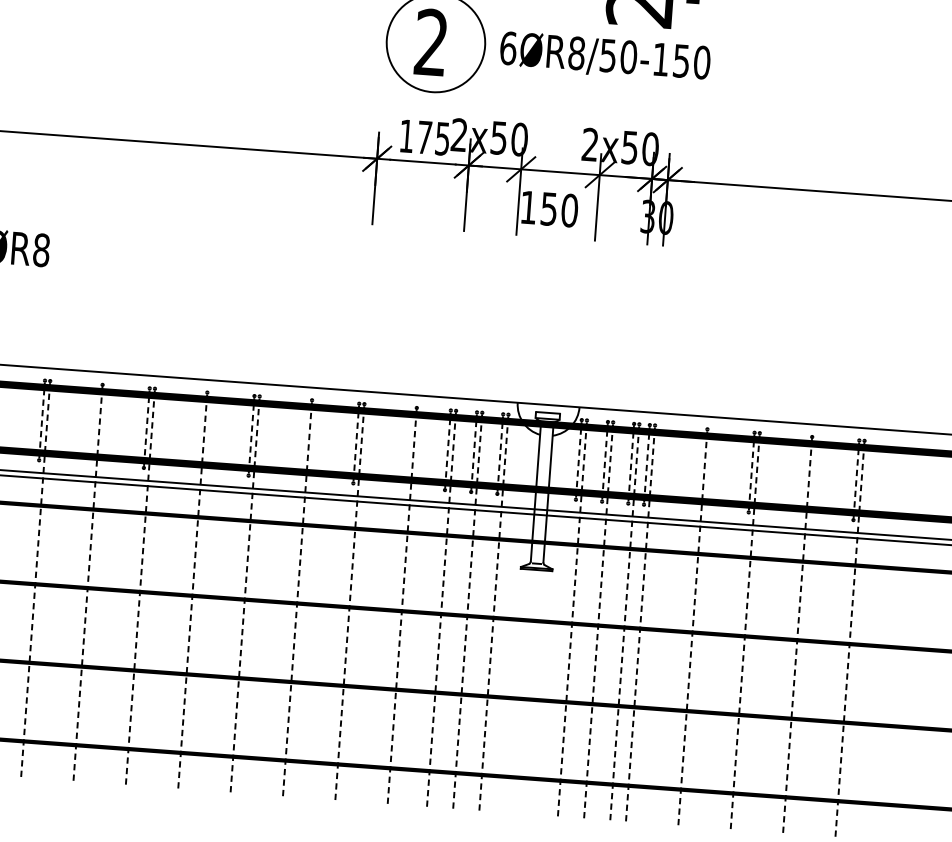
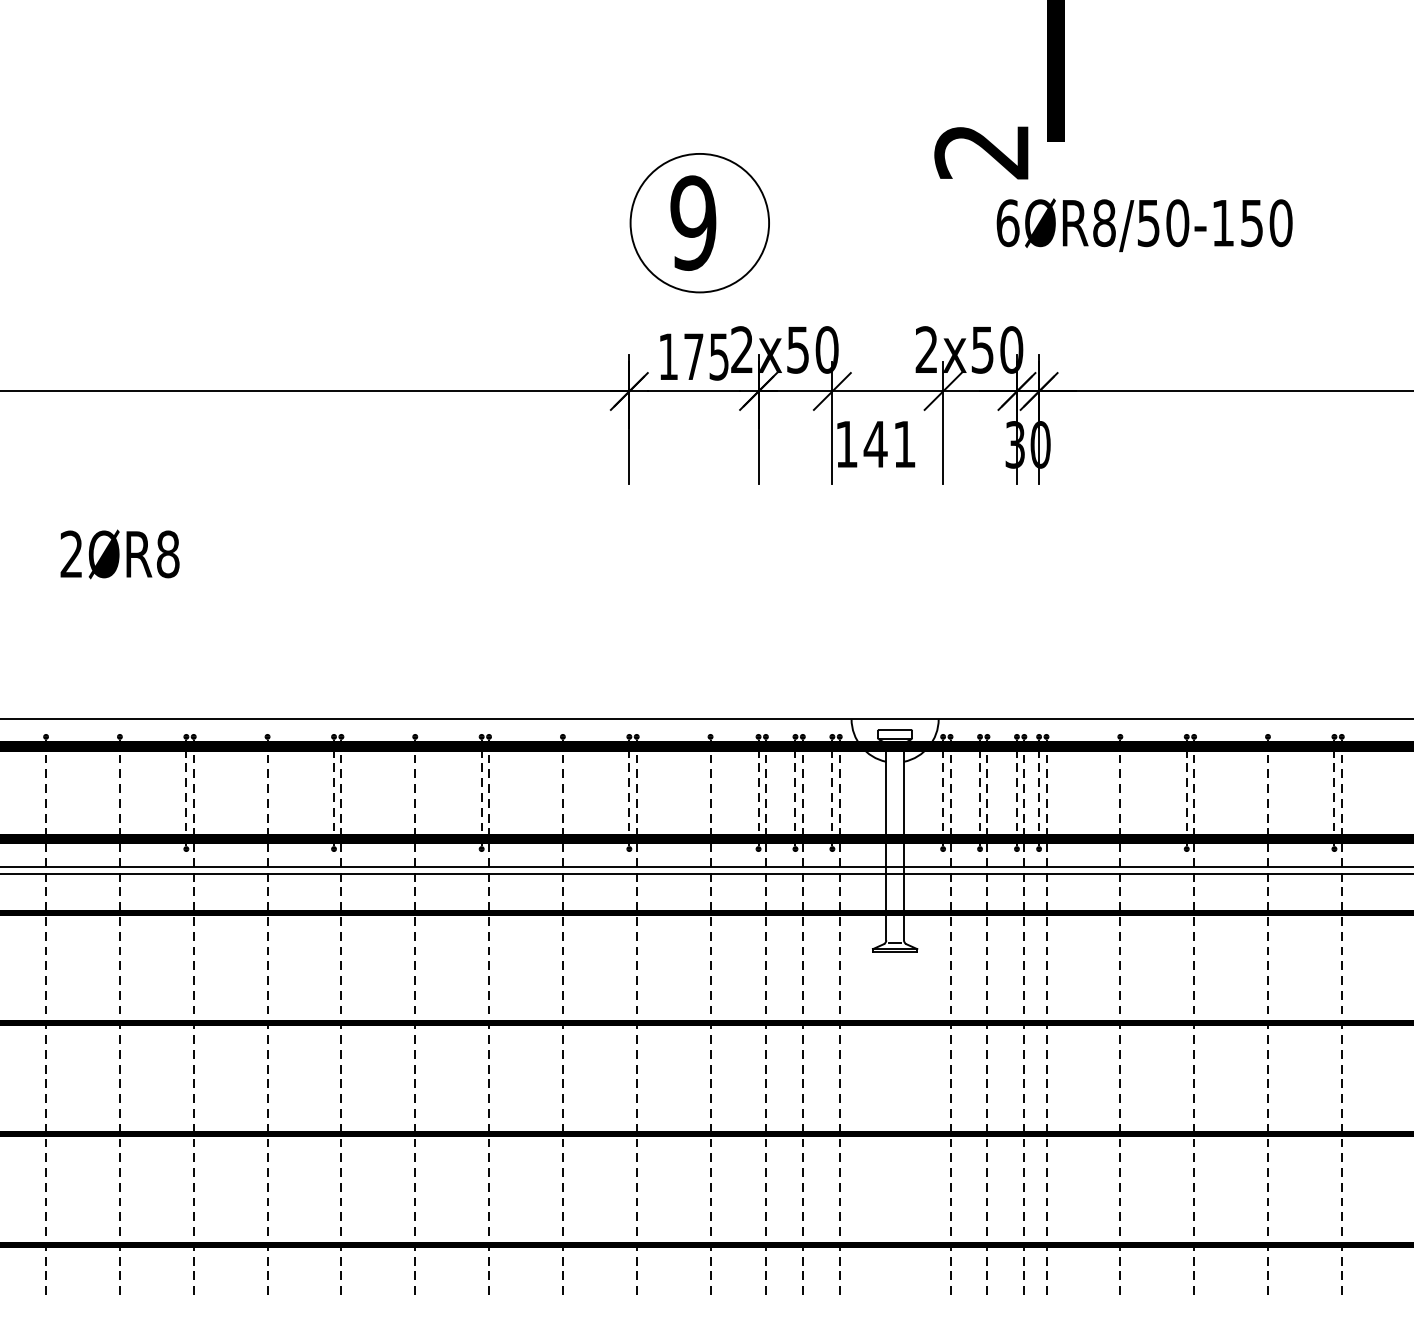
text: (431, 42) -> (693, 222), 2 -> 9
text: (605, 57) -> (1144, 225), moved
text: (558, 209) -> (889, 444), 150 -> 141

